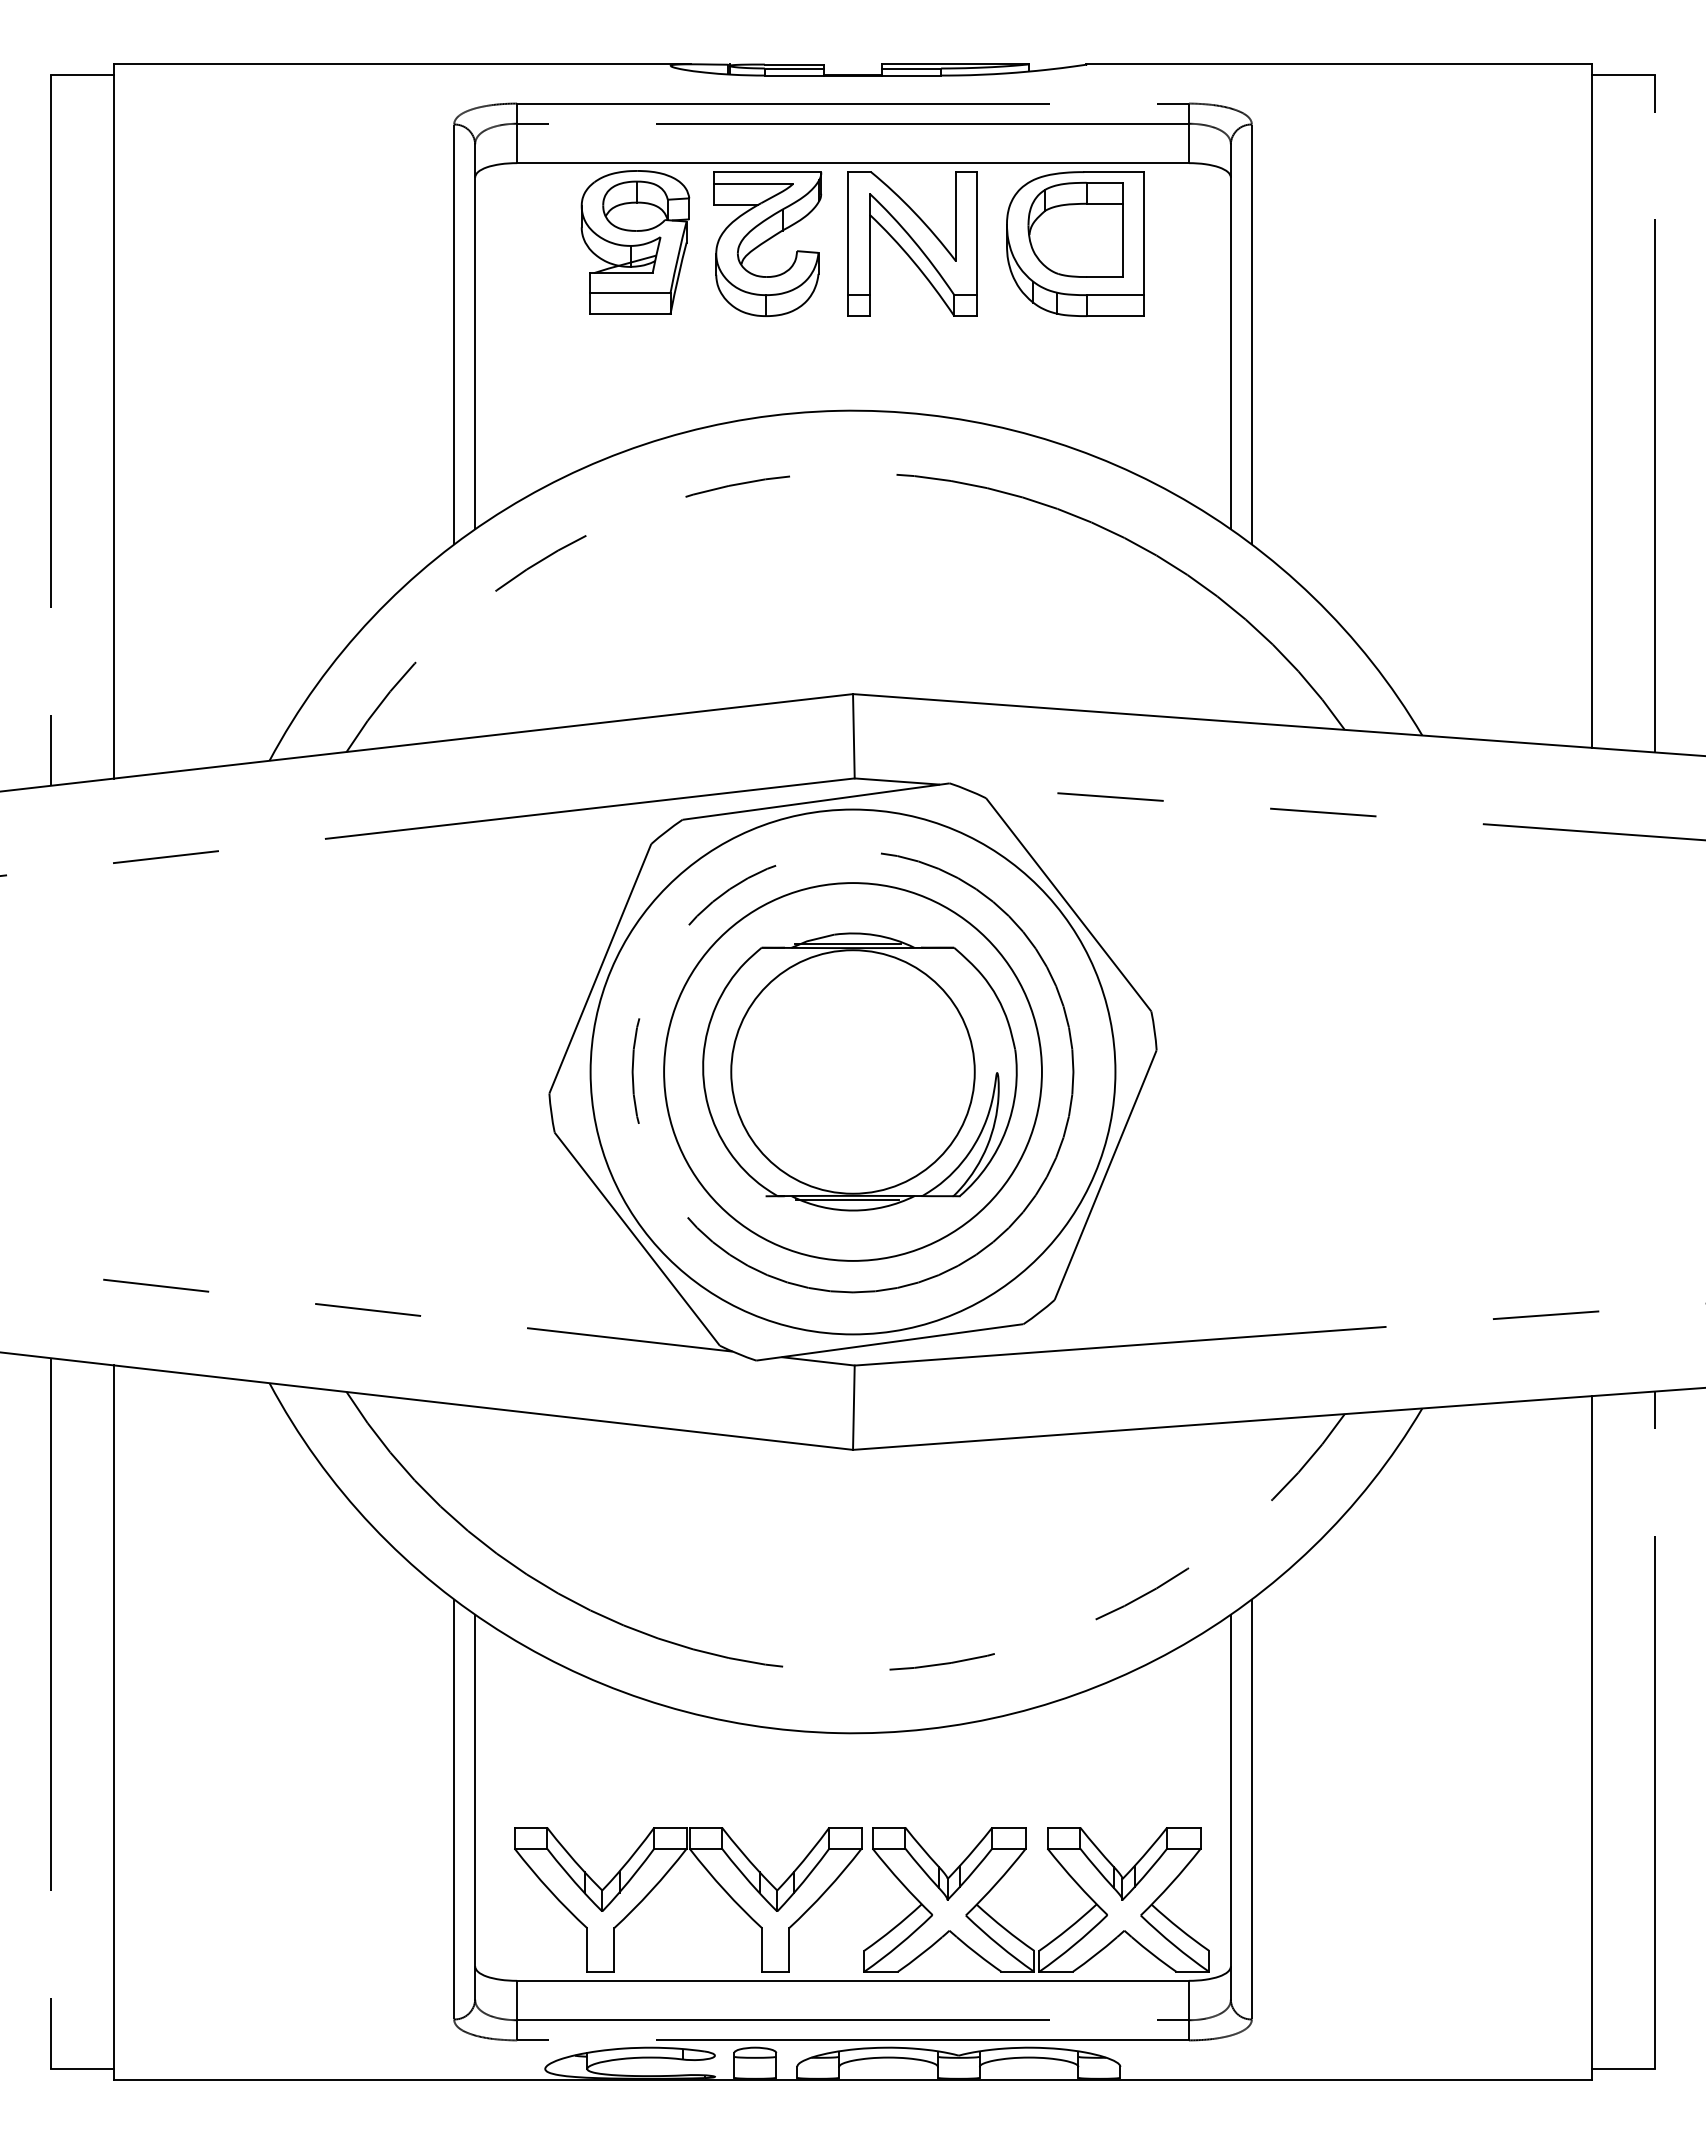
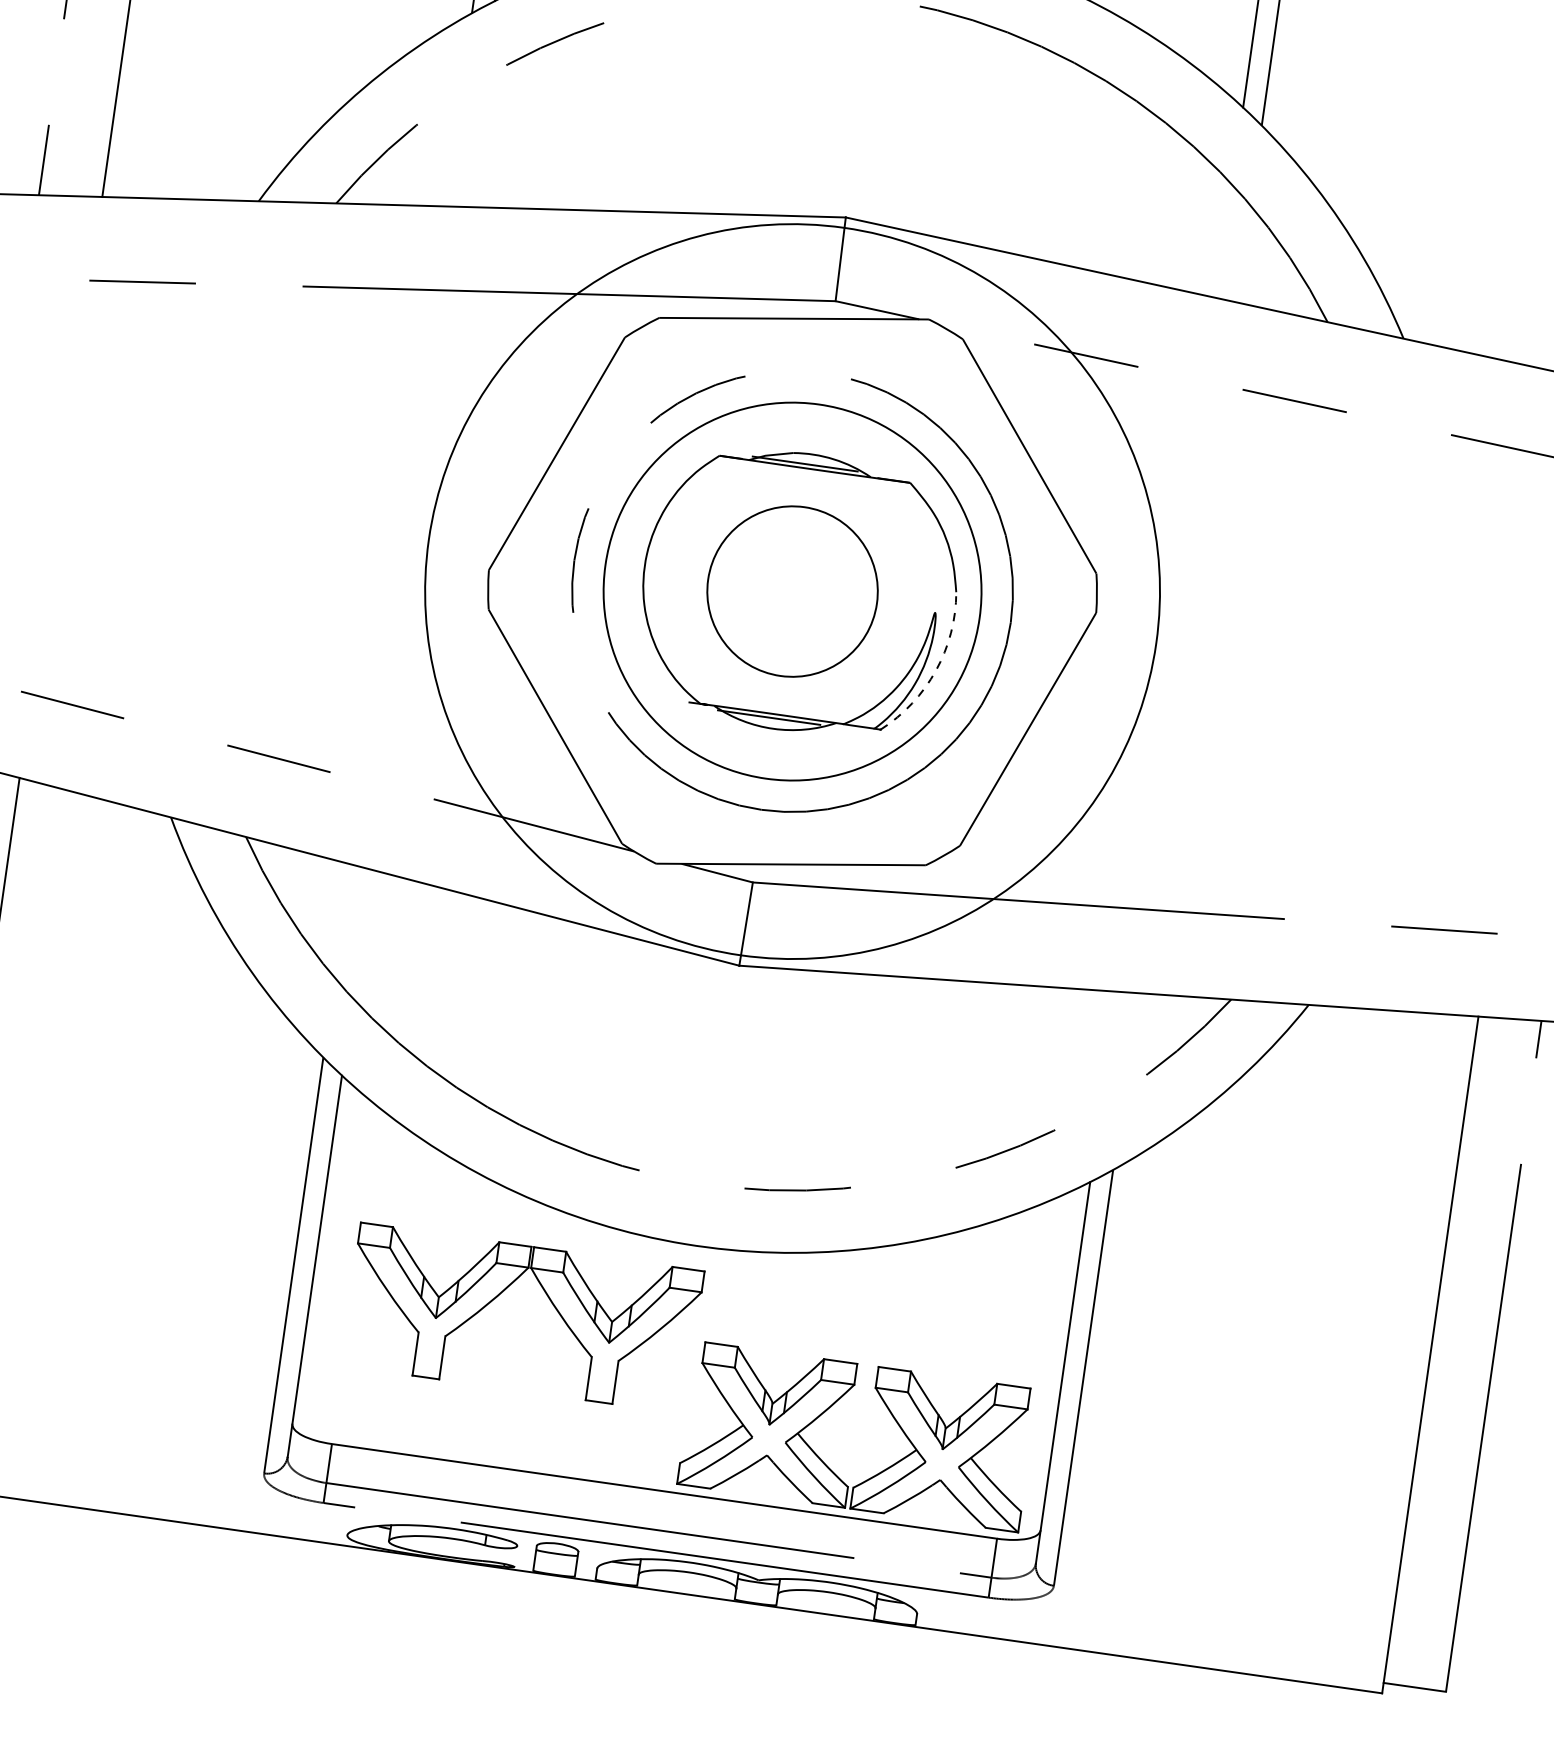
circle: (852, 1071) -> (792, 591), size x0.7
circle: (852, 1071) -> (792, 591), size x1.4
arc: (1006, 1129) -> (936, 670), solid -> dashed
part: (712, 1878) -> (549, 1300), moved

